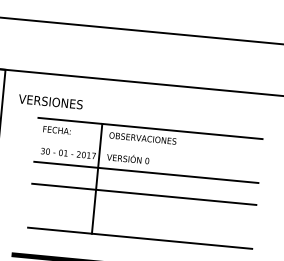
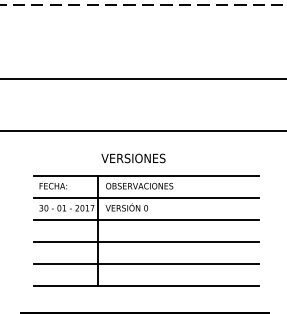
text: (50, 101) -> (133, 158), moved
line: (147, 150) -> (145, 197), added
line: (141, 215) -> (145, 263), added

